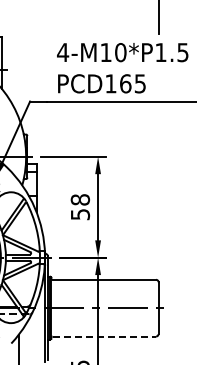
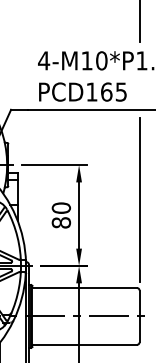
line: (158, 191) -> (139, 199), added
text: (80, 207) -> (61, 215), 58 -> 80
line: (104, 336) -> (85, 344), dashed -> solid

